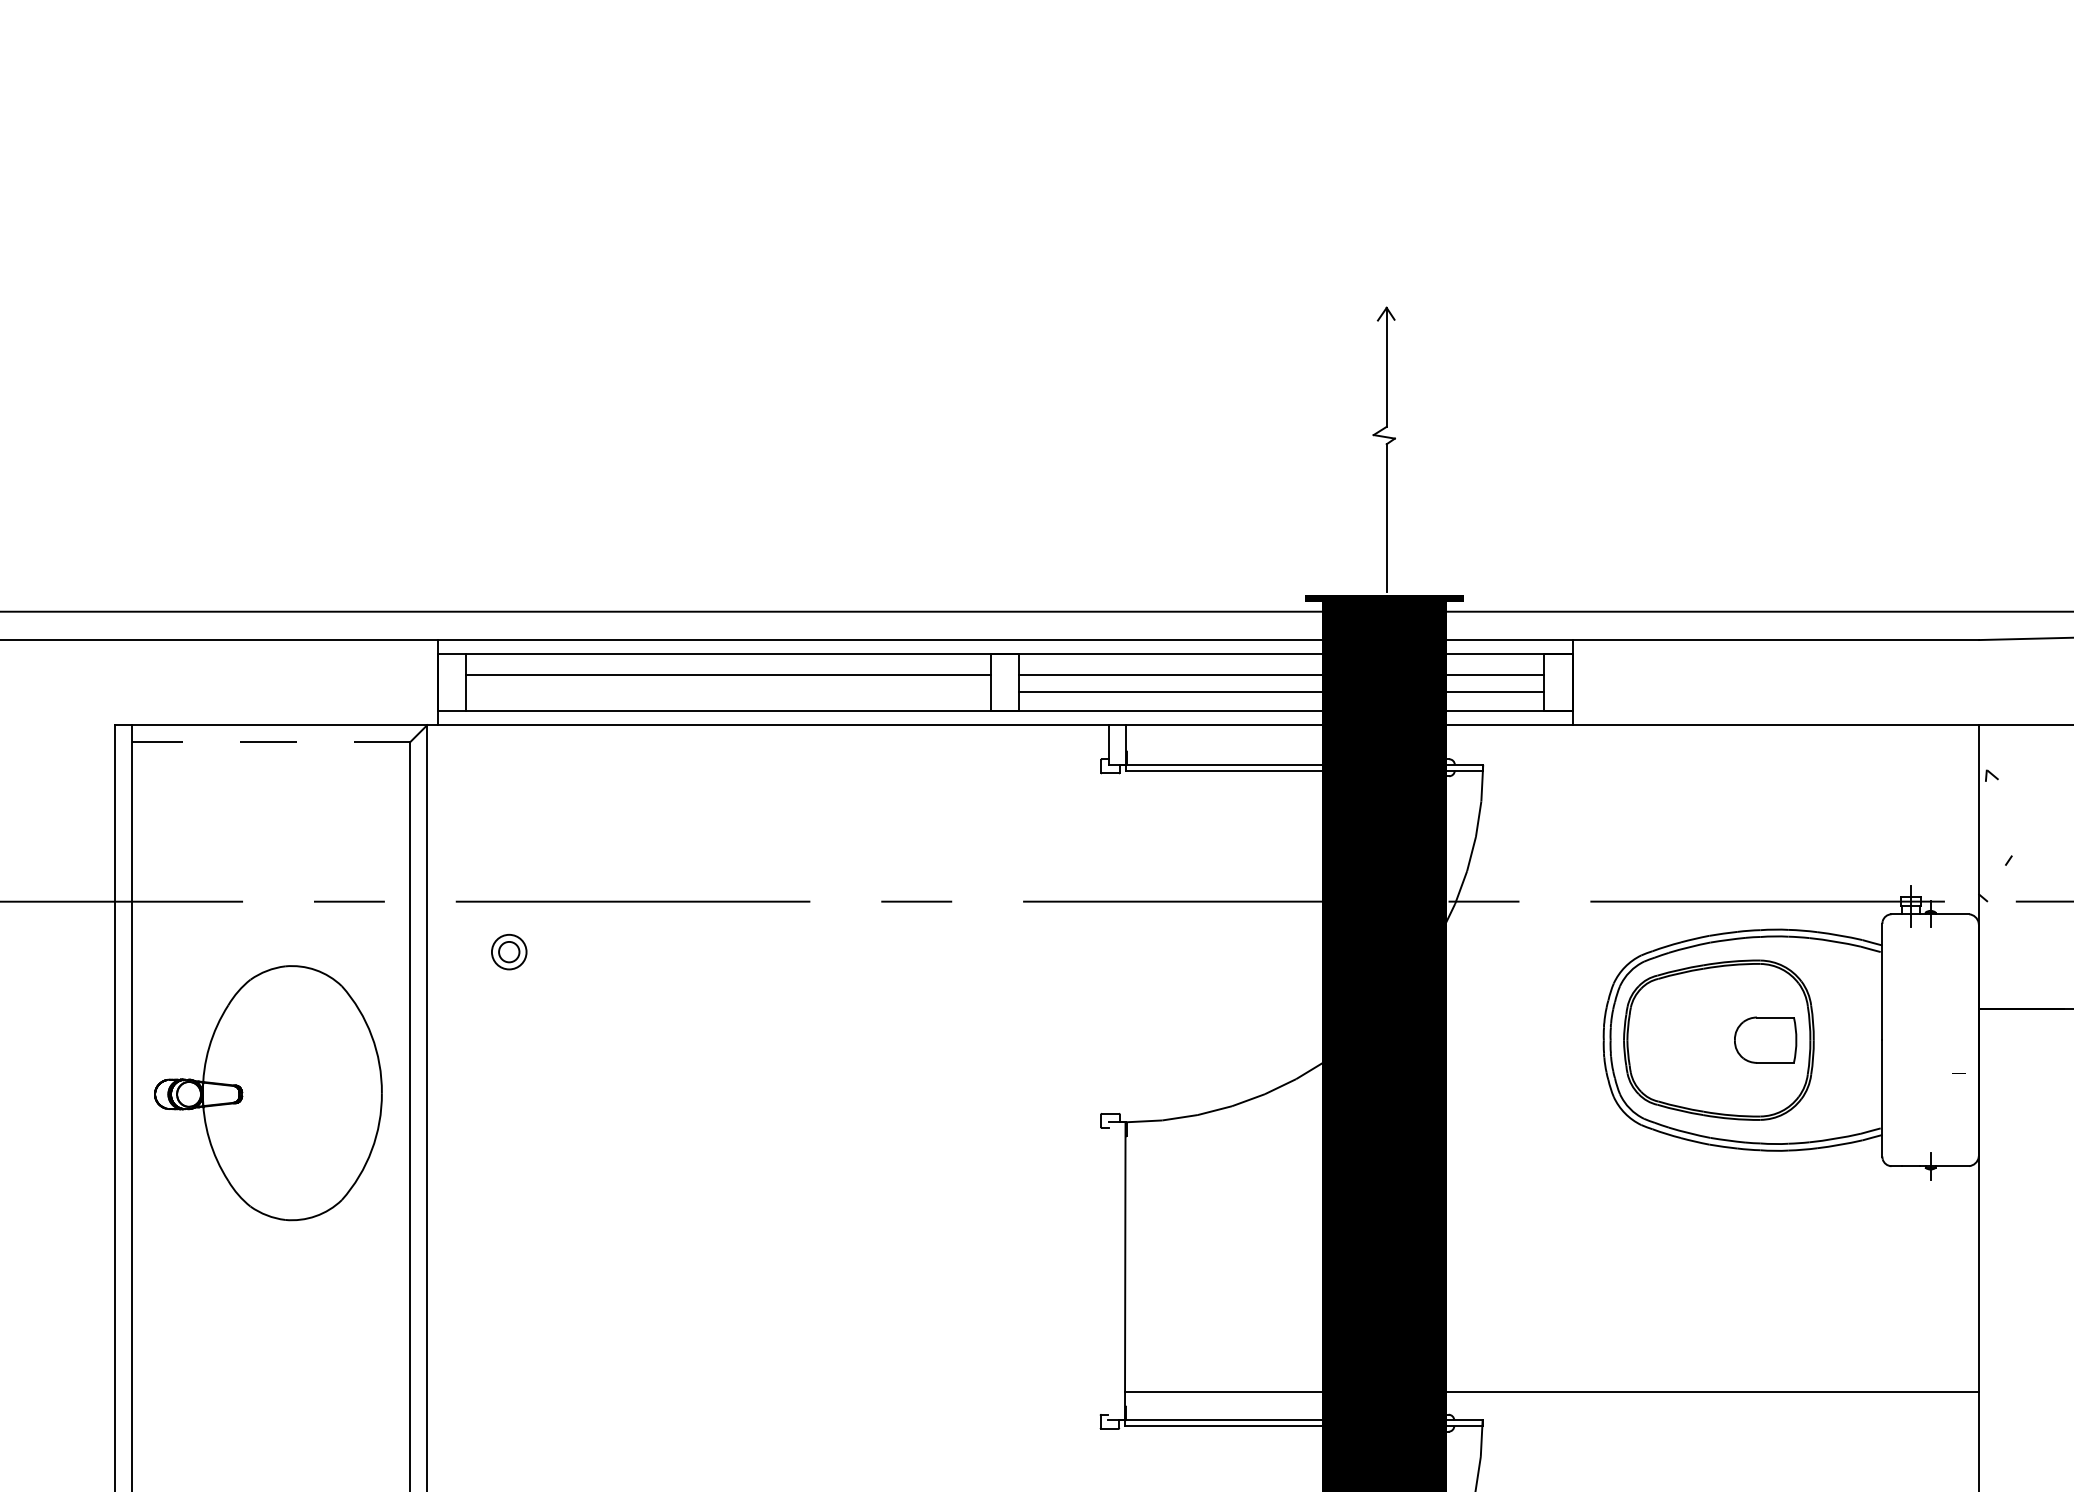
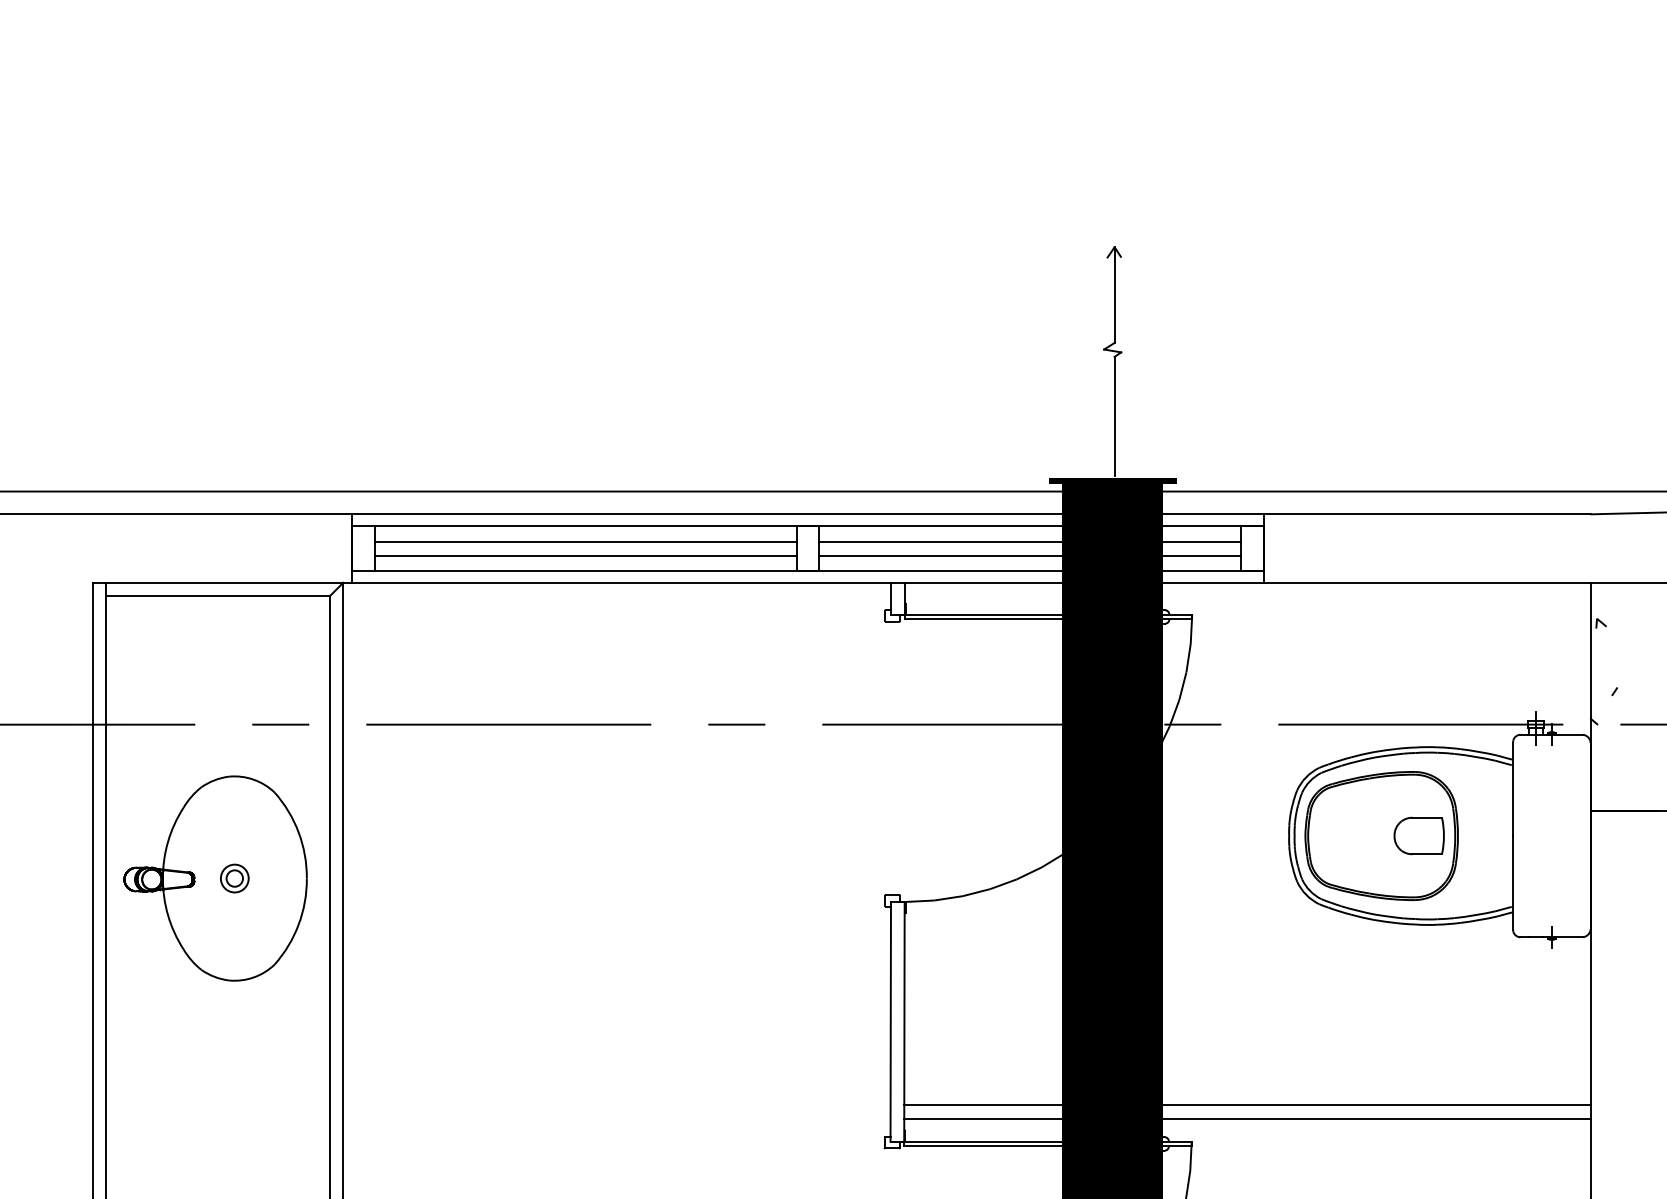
line: (728, 691) -> (585, 555), added
line: (271, 742) -> (218, 596), dashed -> solid
part: (509, 952) -> (234, 878), moved
line: (1107, 1271) -> (890, 1021), added
line: (1551, 1375) -> (1247, 1105), added

